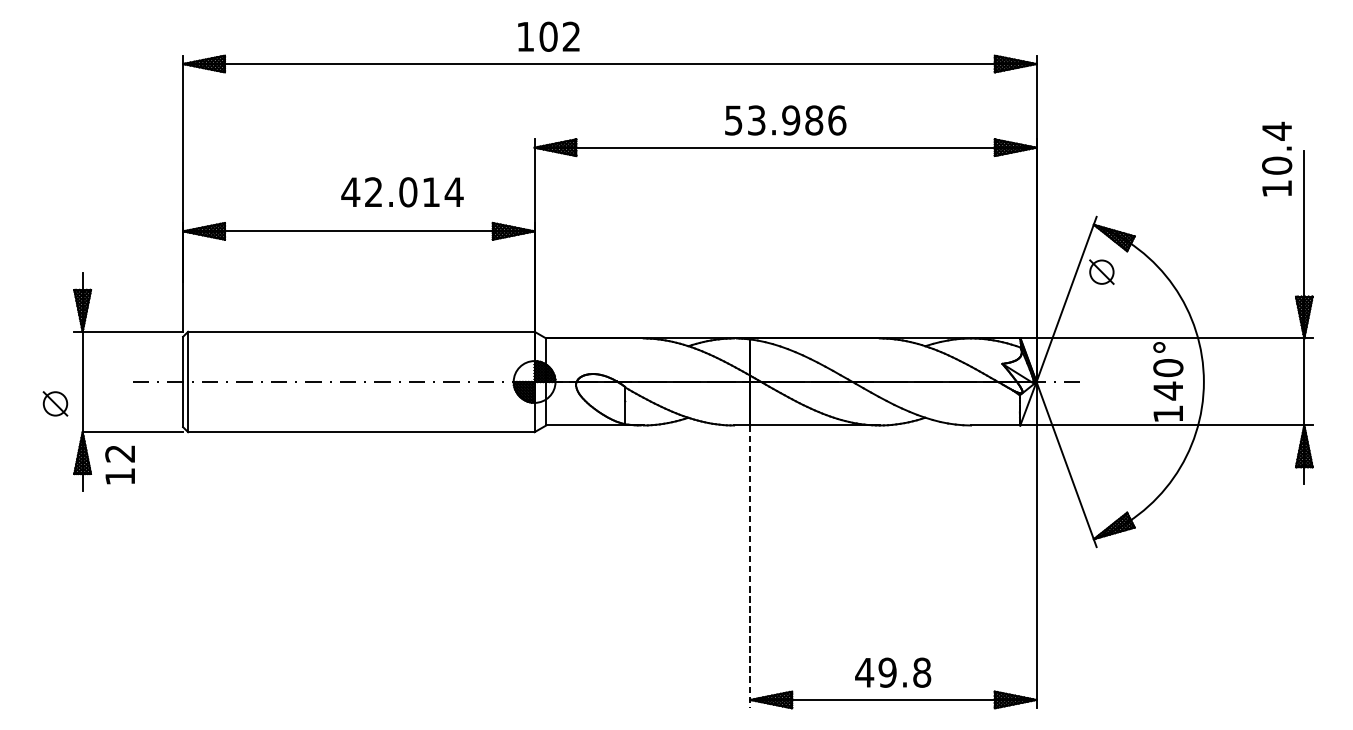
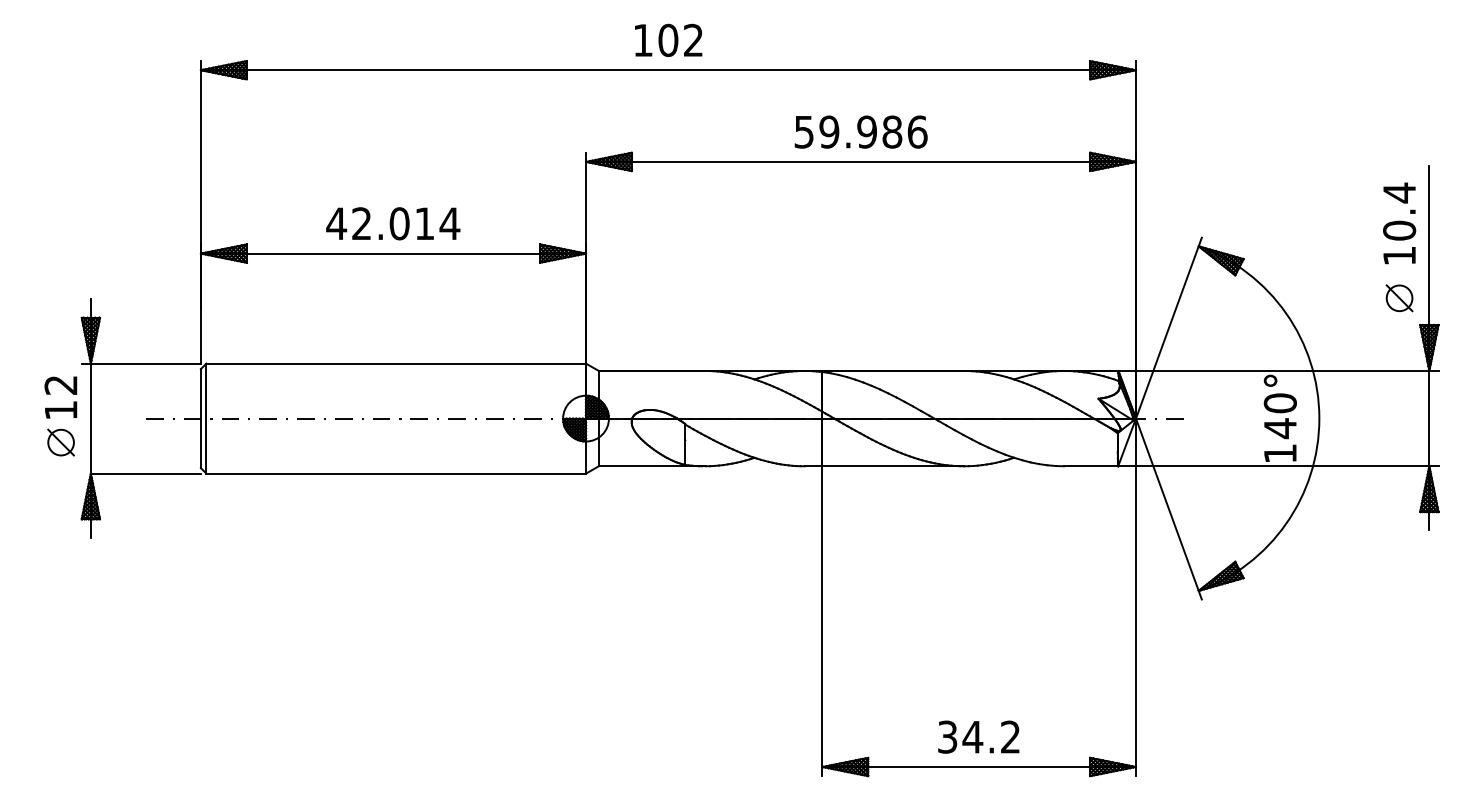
text: (548, 35) -> (668, 39), moved
text: (756, 119) -> (829, 131), 53.986 -> 59.986
text: (1277, 159) -> (1399, 223), moved
text: (402, 192) -> (393, 223), moved
part: (1101, 272) -> (1399, 298), moved
text: (119, 464) -> (60, 397), moved
line: (750, 567) -> (822, 621), dashed -> solid
text: (892, 672) -> (978, 736), 49.8 -> 34.2

